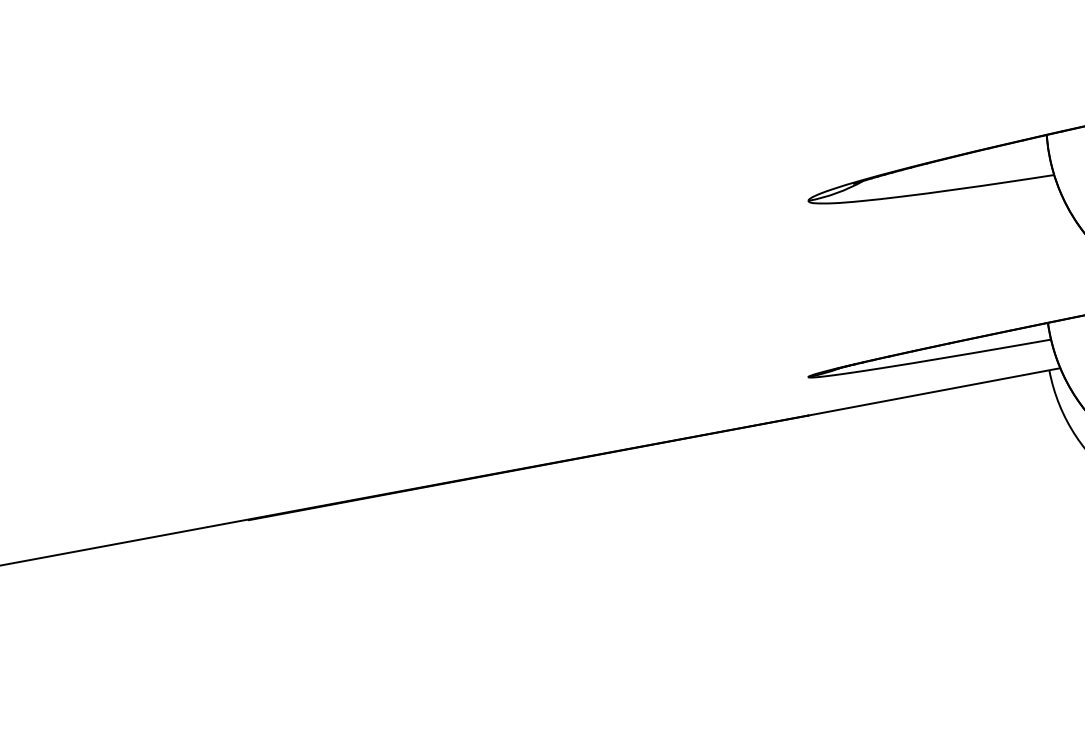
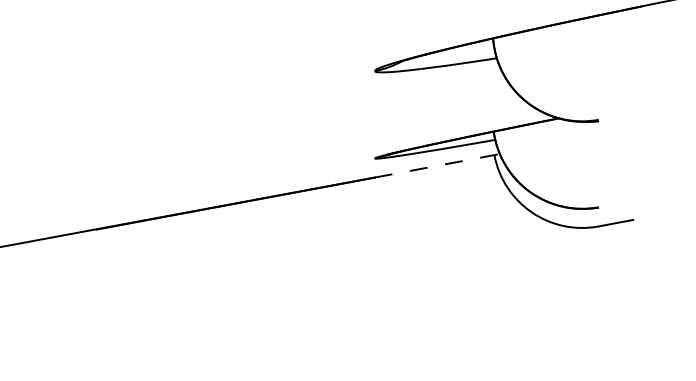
line: (934, 391) -> (437, 165), solid -> dashed

